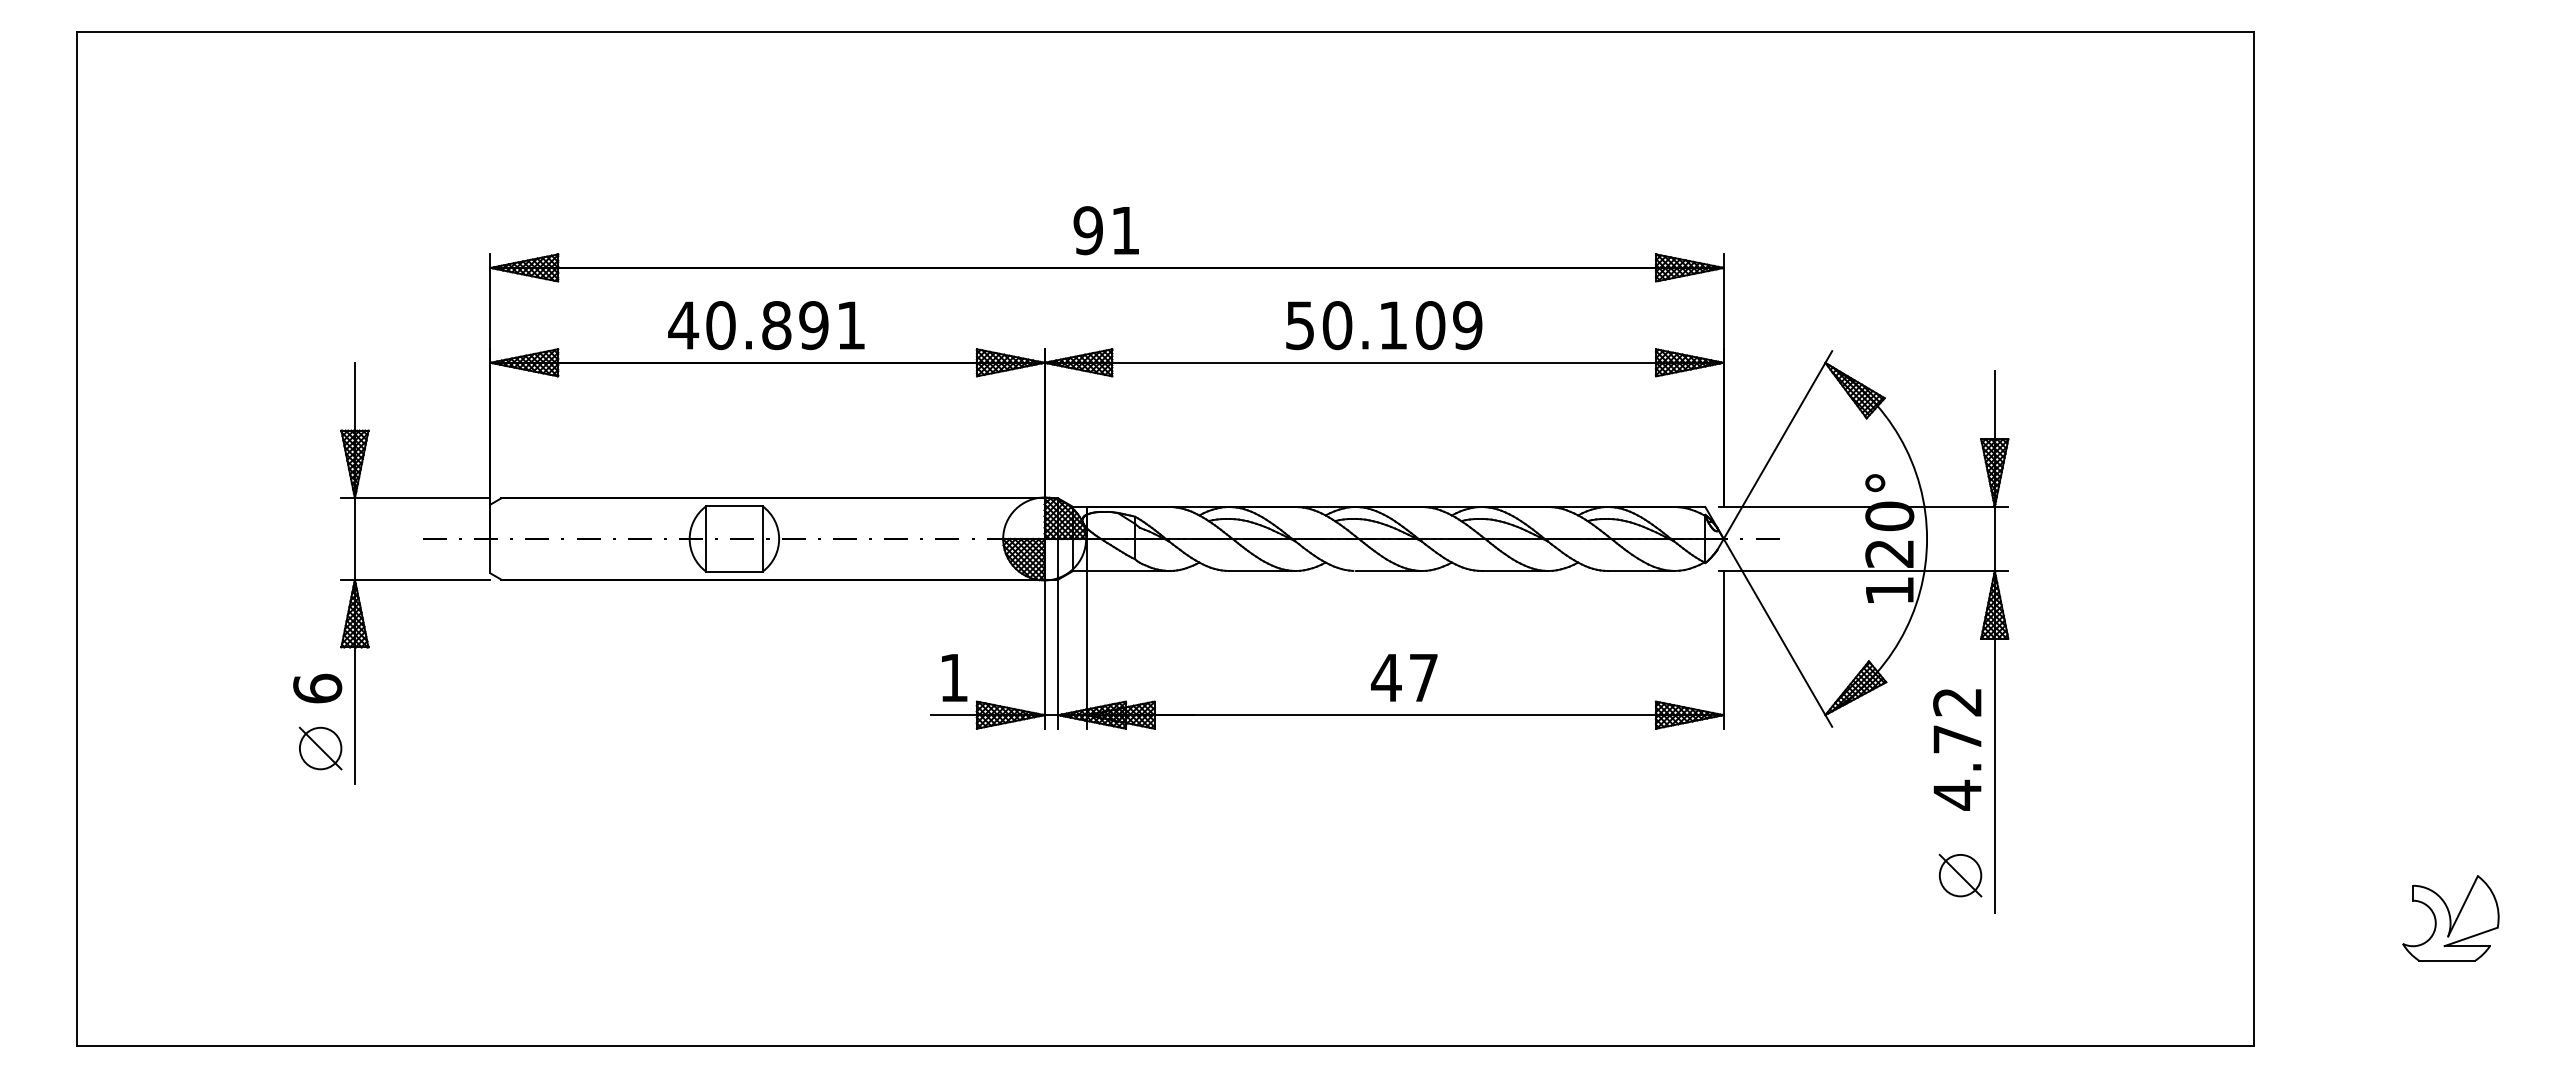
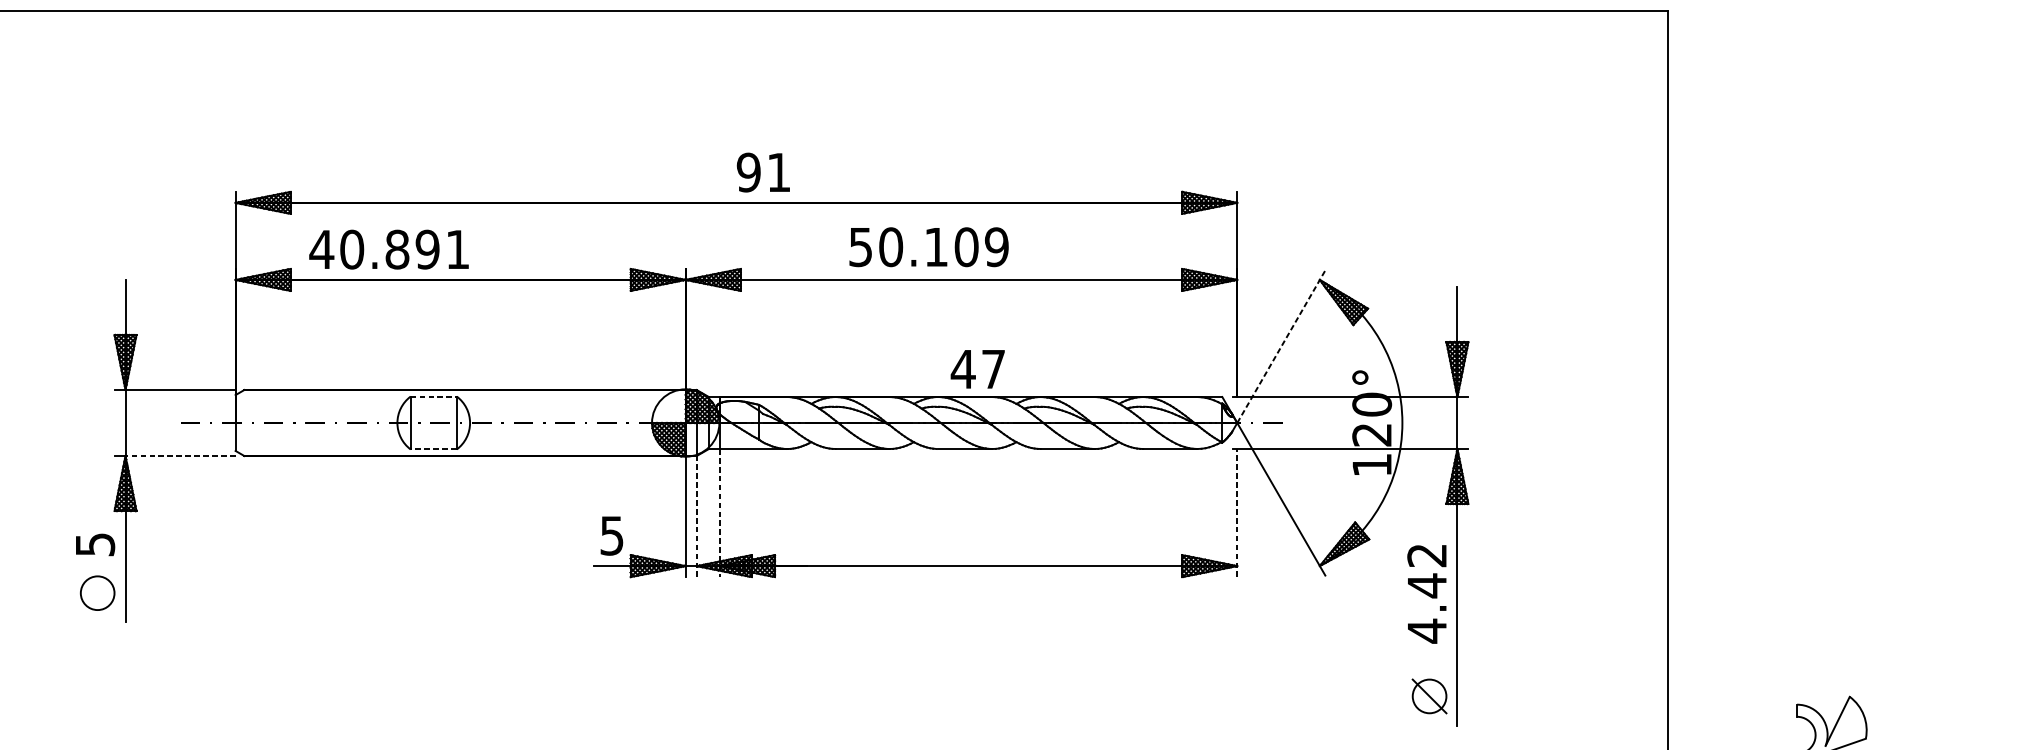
text: (1105, 230) -> (762, 172), moved
text: (766, 325) -> (389, 249), moved
text: (1384, 325) -> (929, 247), moved
line: (1778, 444) -> (1281, 346), solid -> dashed
line: (734, 506) -> (433, 396), solid -> dashed
line: (733, 571) -> (432, 449), solid -> dashed
line: (422, 579) -> (180, 455), solid -> dashed
line: (1086, 649) -> (719, 512), solid -> dashed
line: (1723, 649) -> (1237, 512), solid -> dashed
line: (1058, 654) -> (696, 516), solid -> dashed
text: (1404, 677) -> (977, 369), moved
text: (953, 678) -> (611, 536), 1 -> 5
text: (317, 688) -> (95, 544), 6 -> 5
text: (1957, 739) -> (1427, 585), 4.72 -> 4.42
line: (320, 748) -> (97, 593), removed

